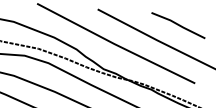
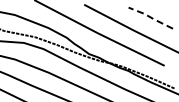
line: (178, 24) -> (150, 17), solid -> dashed

